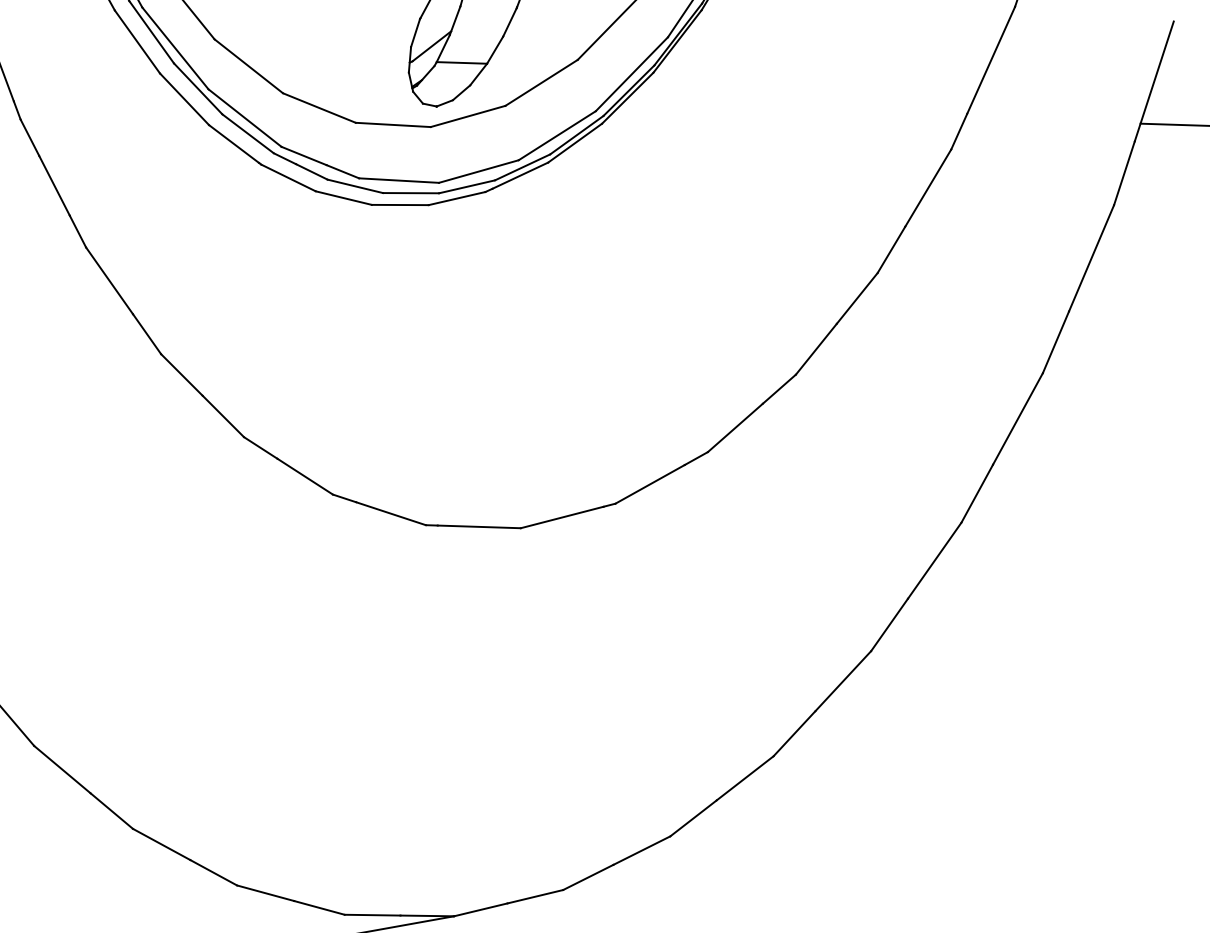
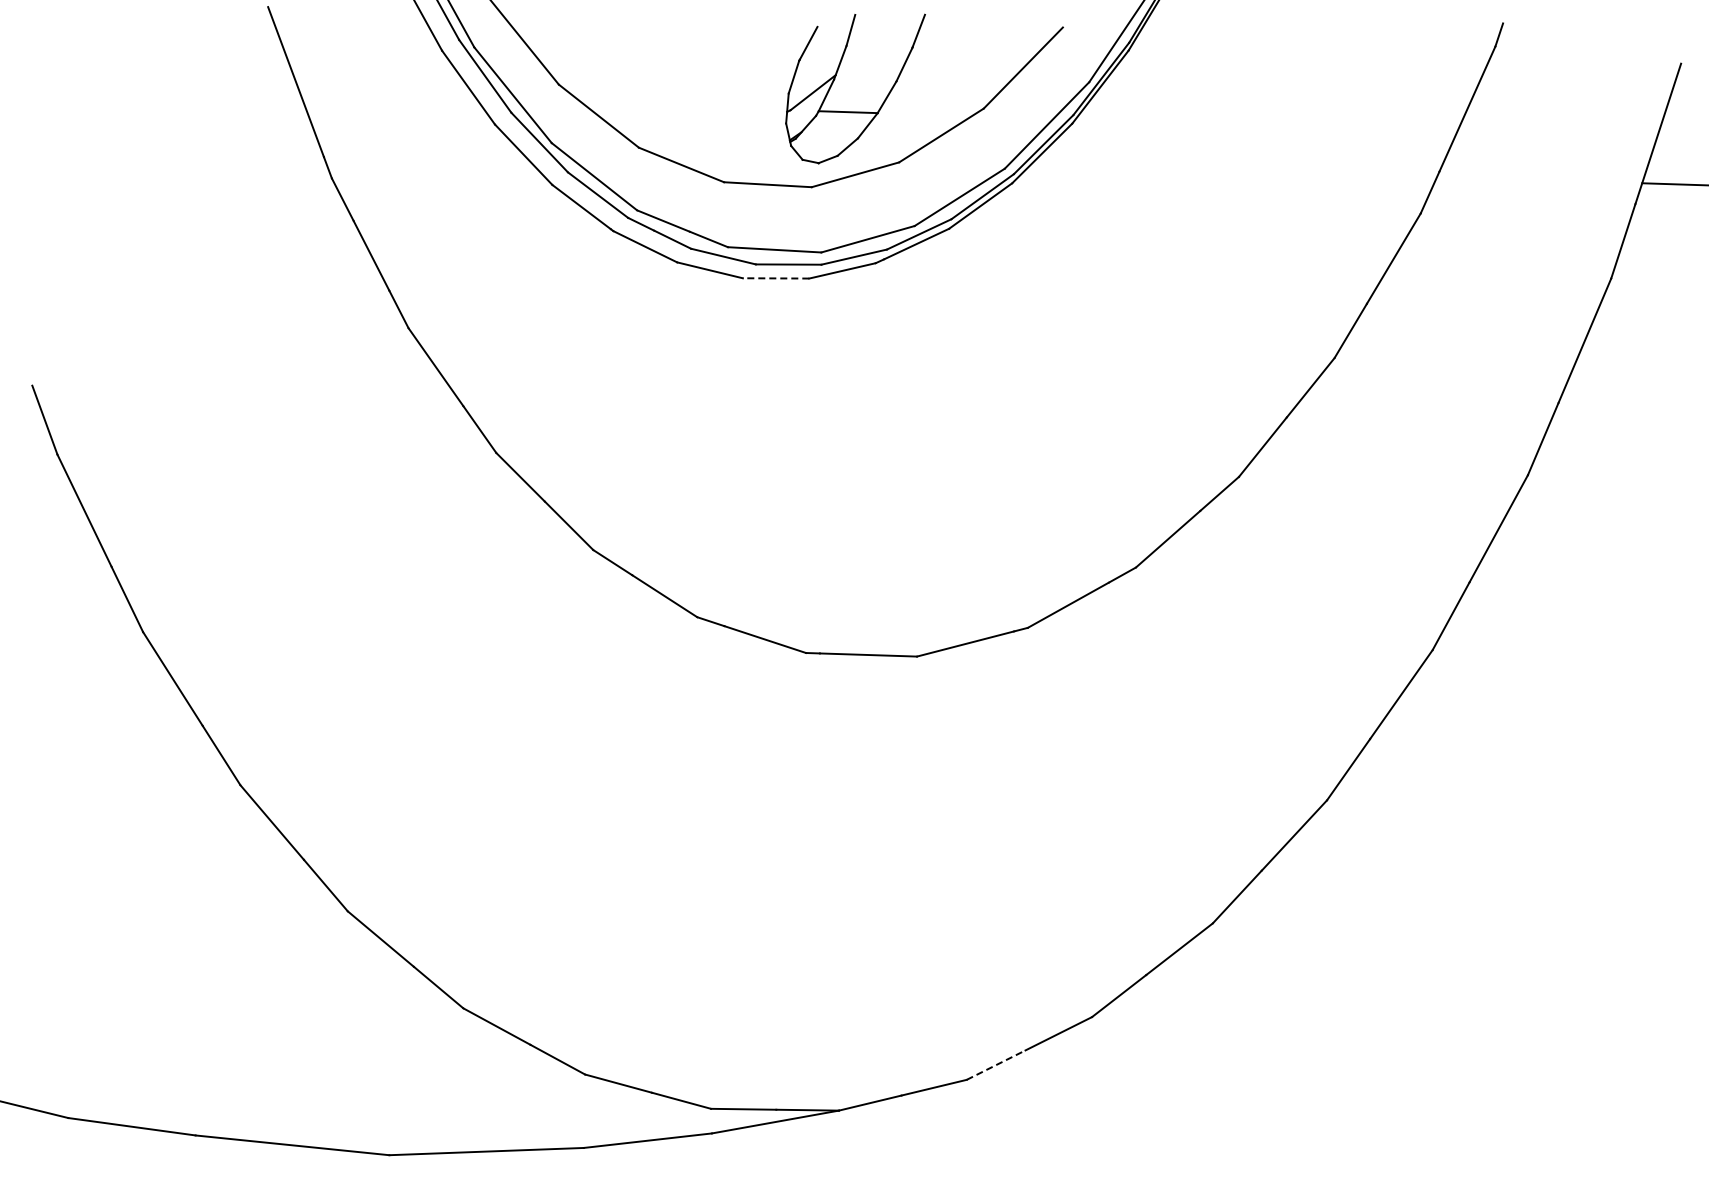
line: (399, 205) -> (775, 278), solid -> dashed
line: (588, 877) -> (996, 1065), solid -> dashed

